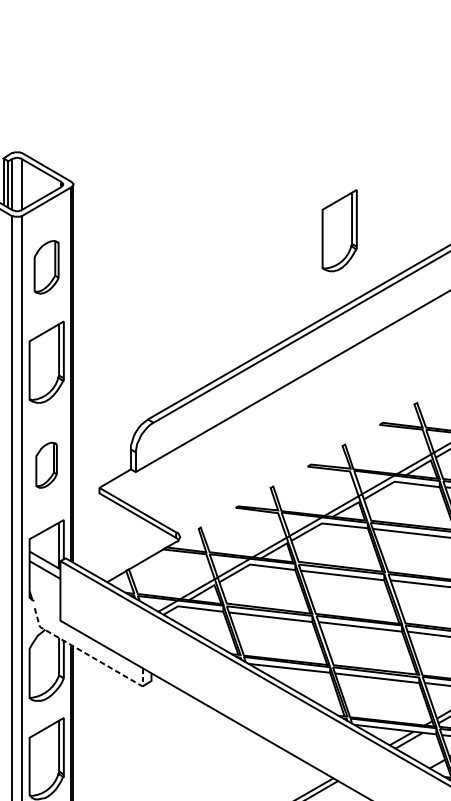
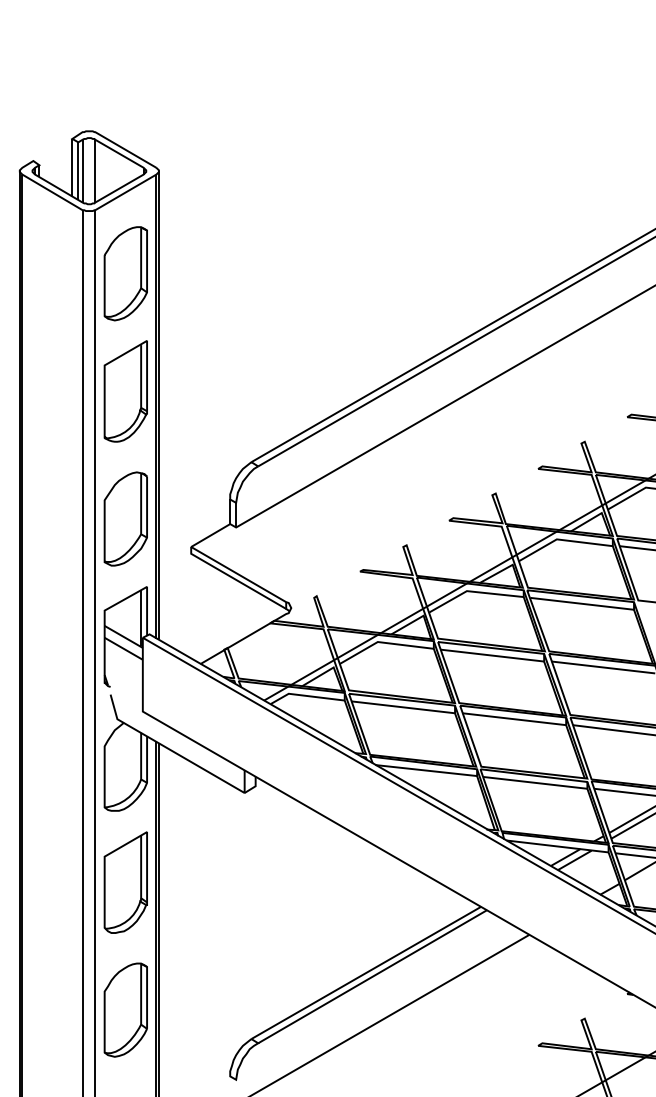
part: (339, 230) -> (488, 228), removed
part: (46, 267) -> (125, 273), size x1.43
part: (46, 464) -> (125, 518), size x1.67
line: (90, 656) -> (179, 755), dashed -> solid

